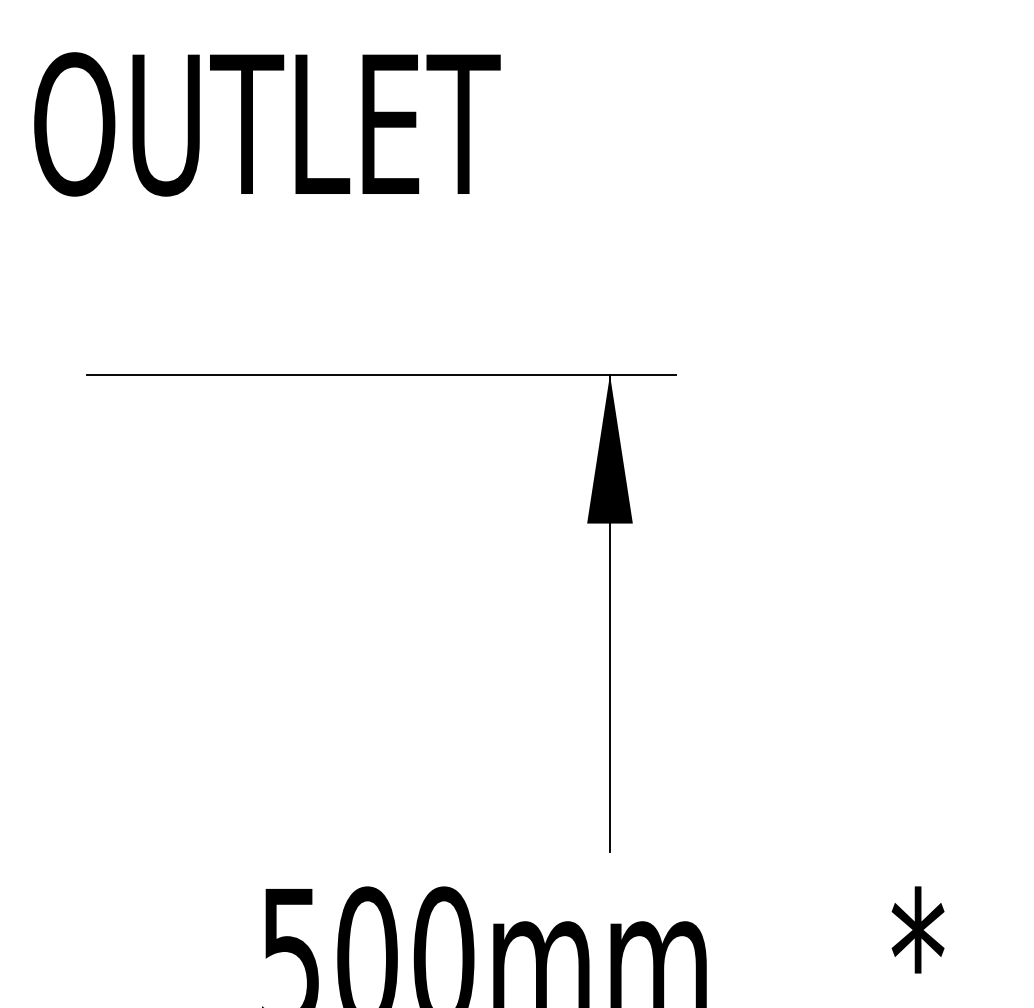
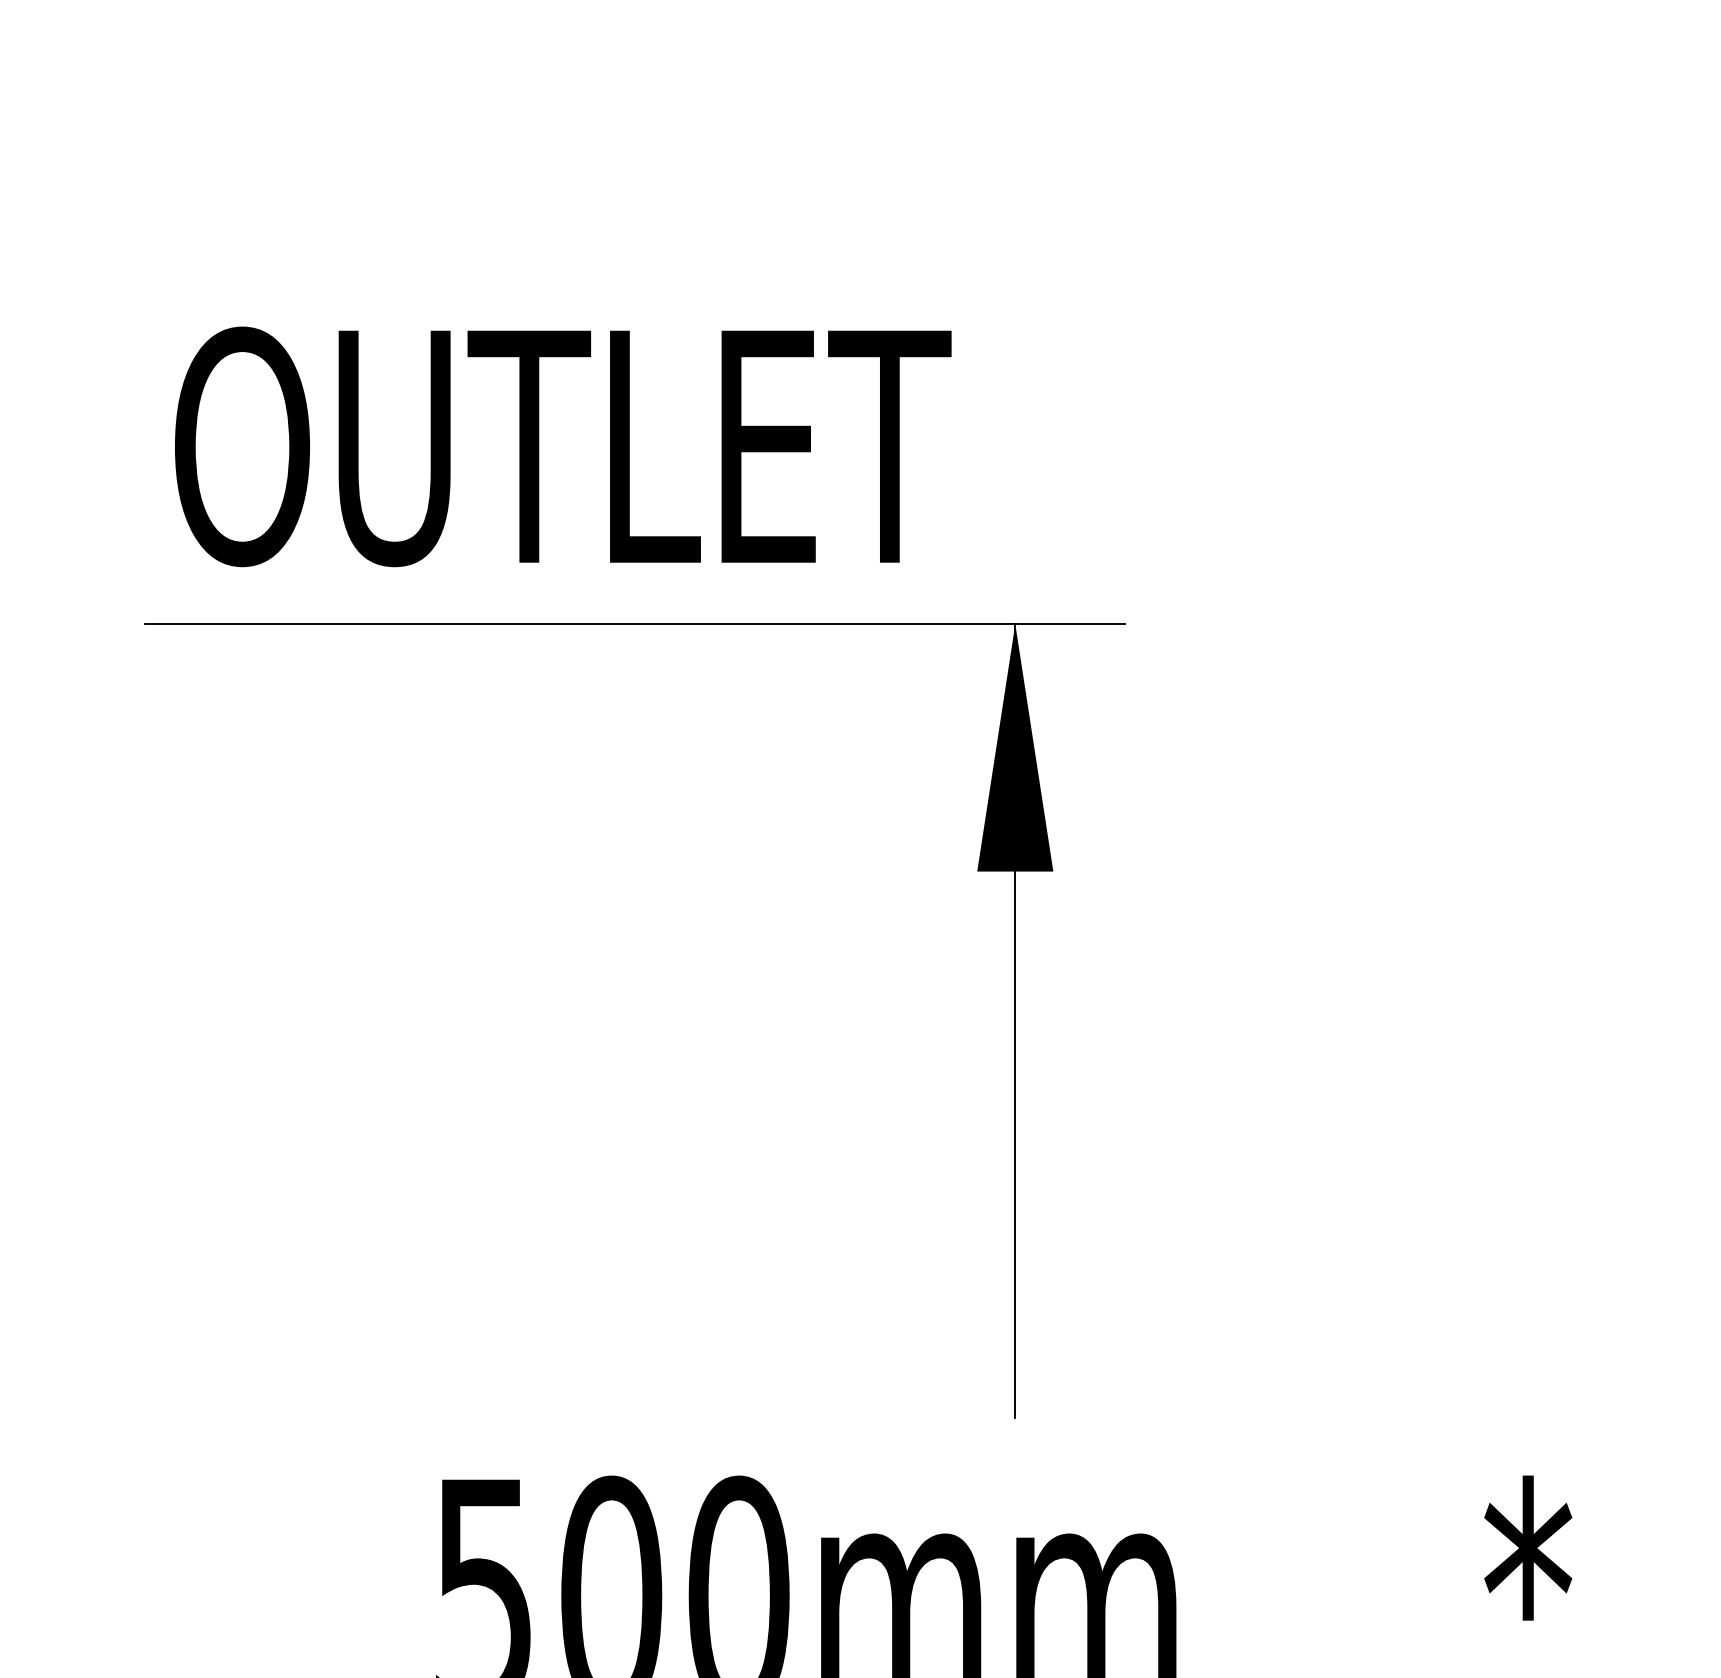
text: (267, 124) -> (563, 446), moved

